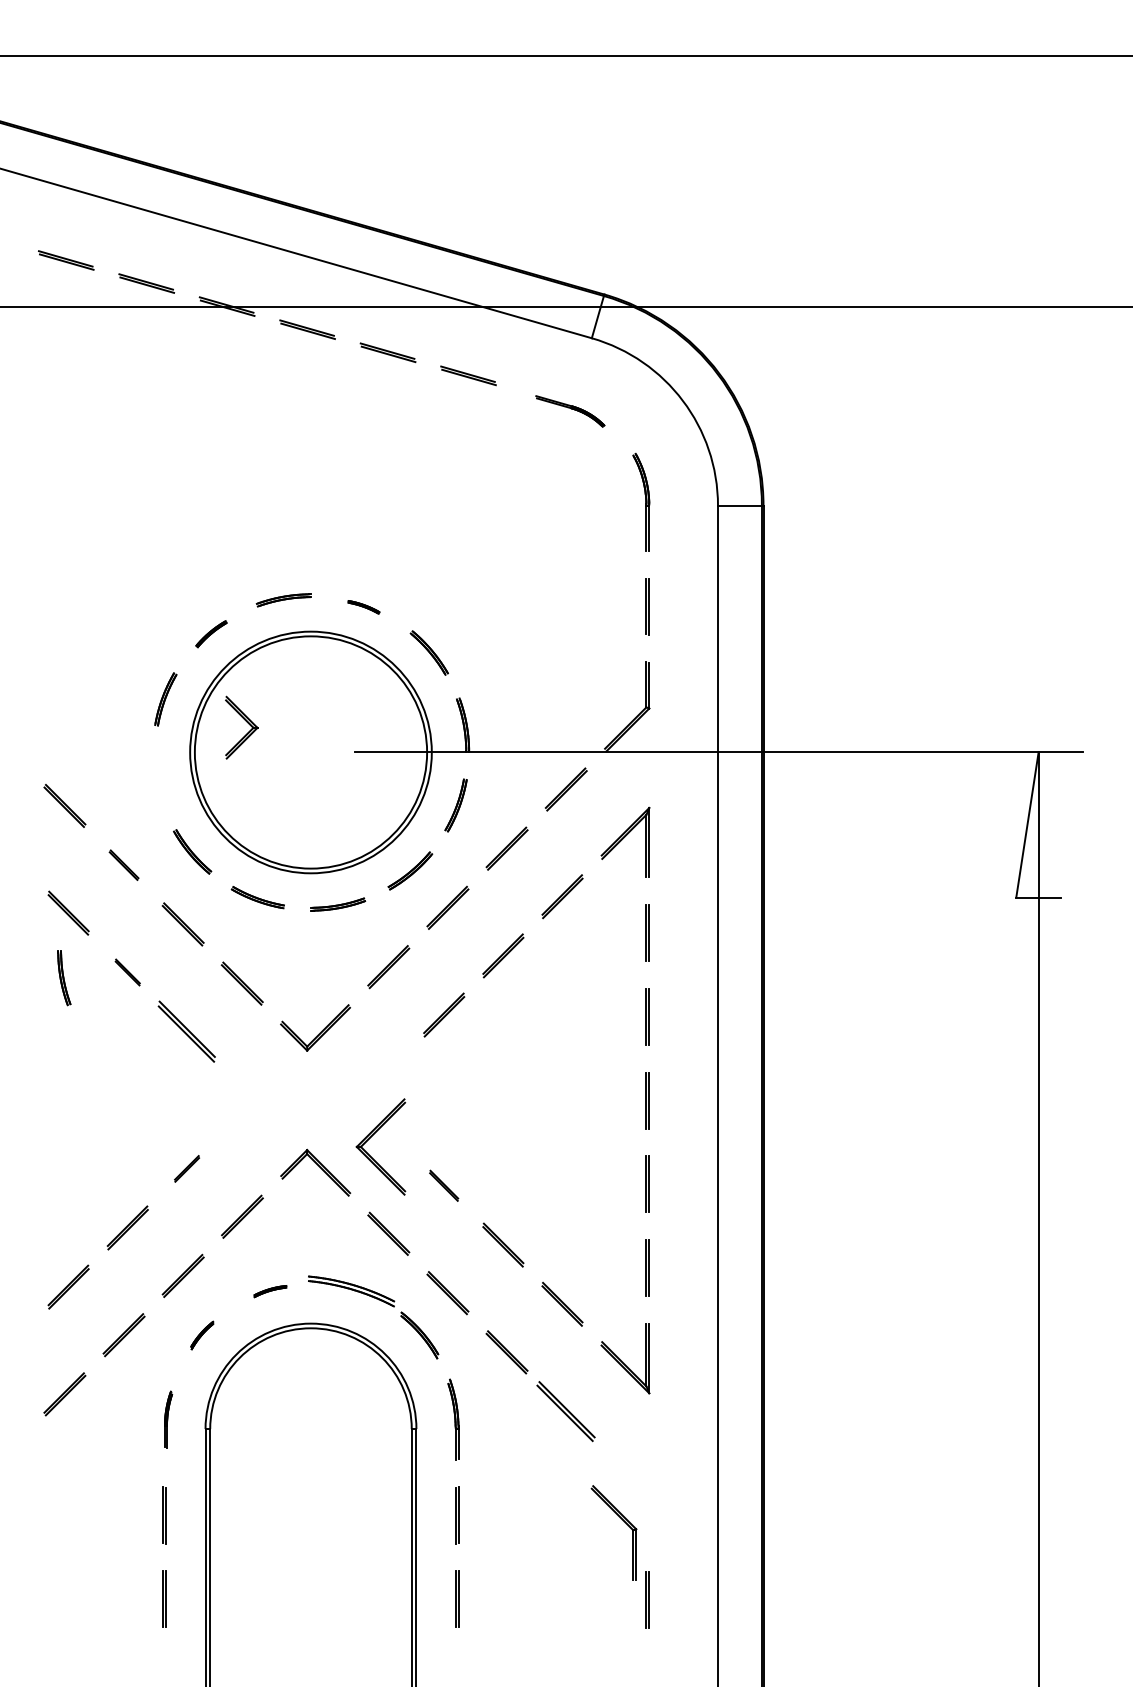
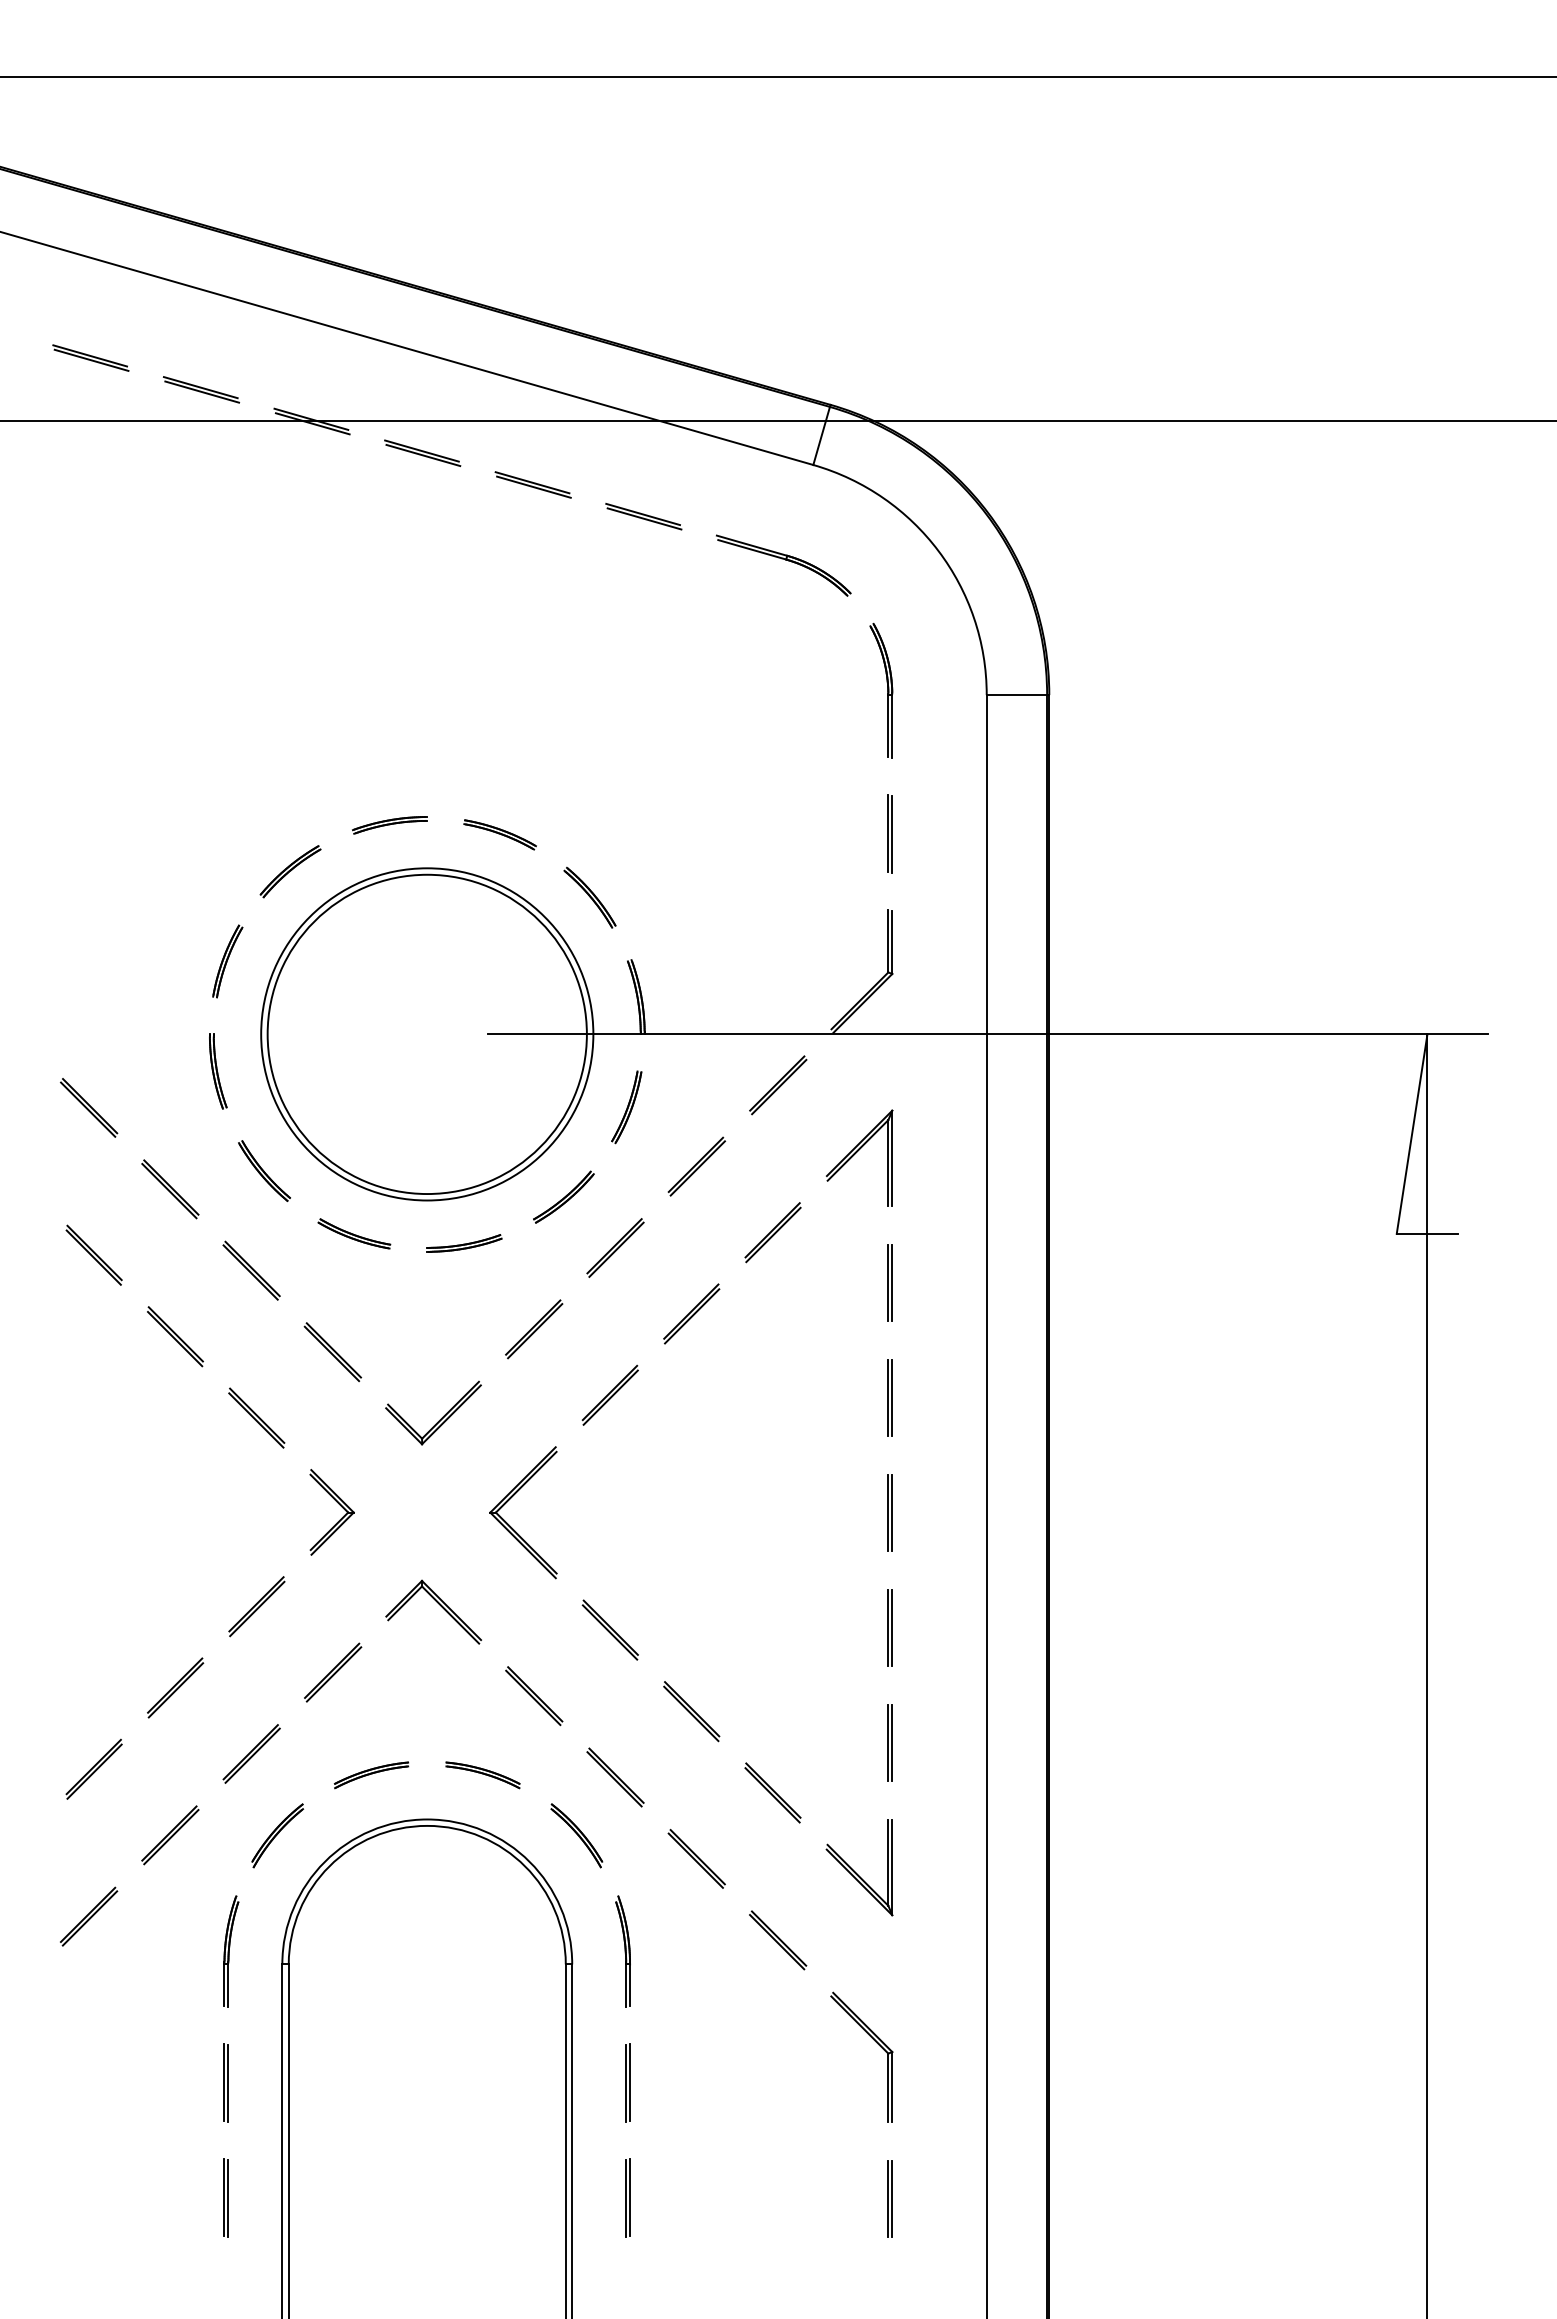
part: (570, 411) -> (783, 565), size x1.43
part: (363, 607) -> (499, 834), size x1.67
part: (211, 633) -> (290, 871), size x1.43
part: (246, 722) -> (338, 1504), moved
part: (124, 865) -> (170, 1189), size x1.43
part: (127, 972) -> (175, 1336), size x1.67
part: (64, 978) -> (218, 1071), moved
part: (186, 1031) -> (256, 1417), size x0.71
part: (371, 1137) -> (510, 1499), moved
part: (186, 1168) -> (256, 1606), size x1.67
part: (443, 1185) -> (609, 1629), size x1.43
part: (270, 1291) -> (371, 1775), size x1.67
part: (351, 1291) -> (482, 1775), size x0.62
part: (202, 1335) -> (277, 1835), size x1.67
part: (566, 1411) -> (778, 1940), size x0.71
part: (168, 1419) -> (231, 1951), size x1.43
part: (623, 1522) -> (875, 2042), moved

